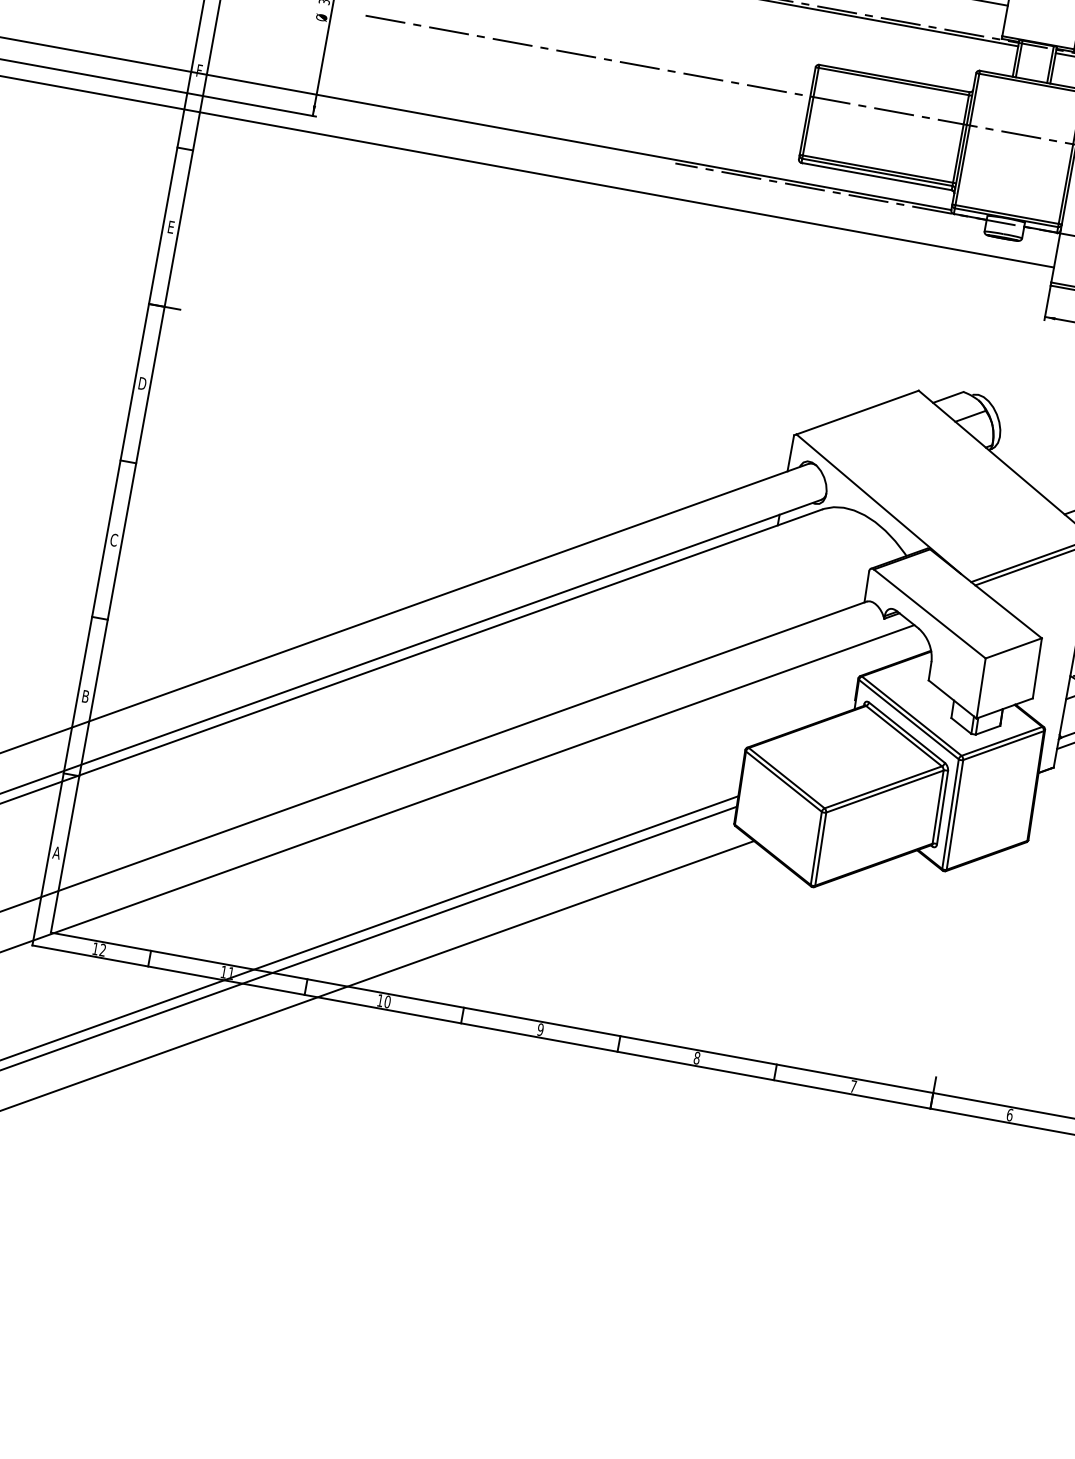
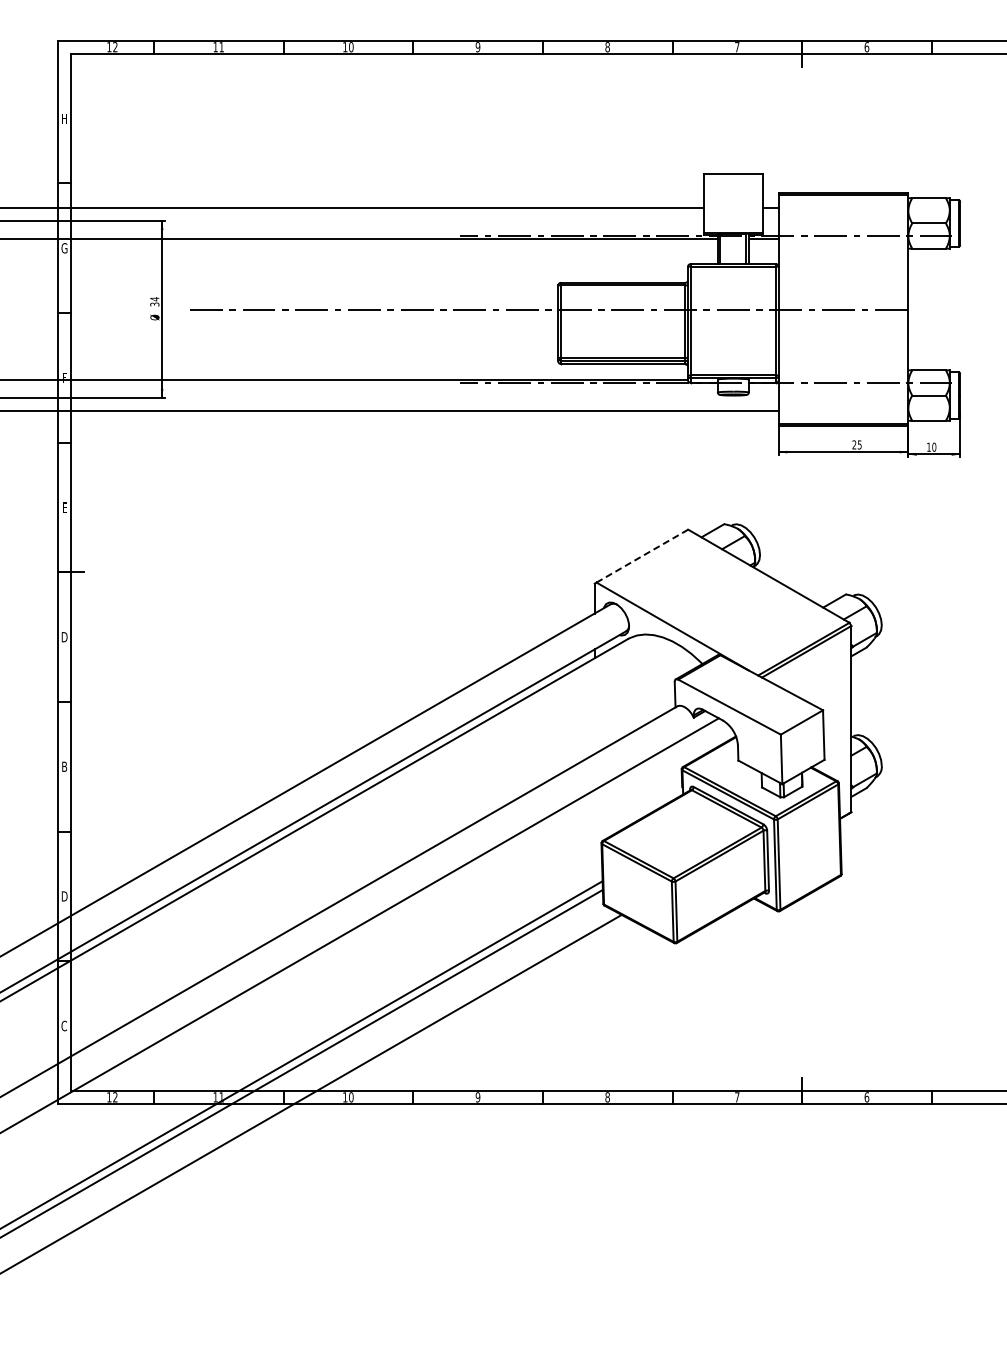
line: (857, 413) -> (642, 556), solid -> dashed
text: (114, 539) -> (64, 766), C -> B
text: (85, 696) -> (64, 896), B -> D
text: (57, 852) -> (64, 1025), A -> C

